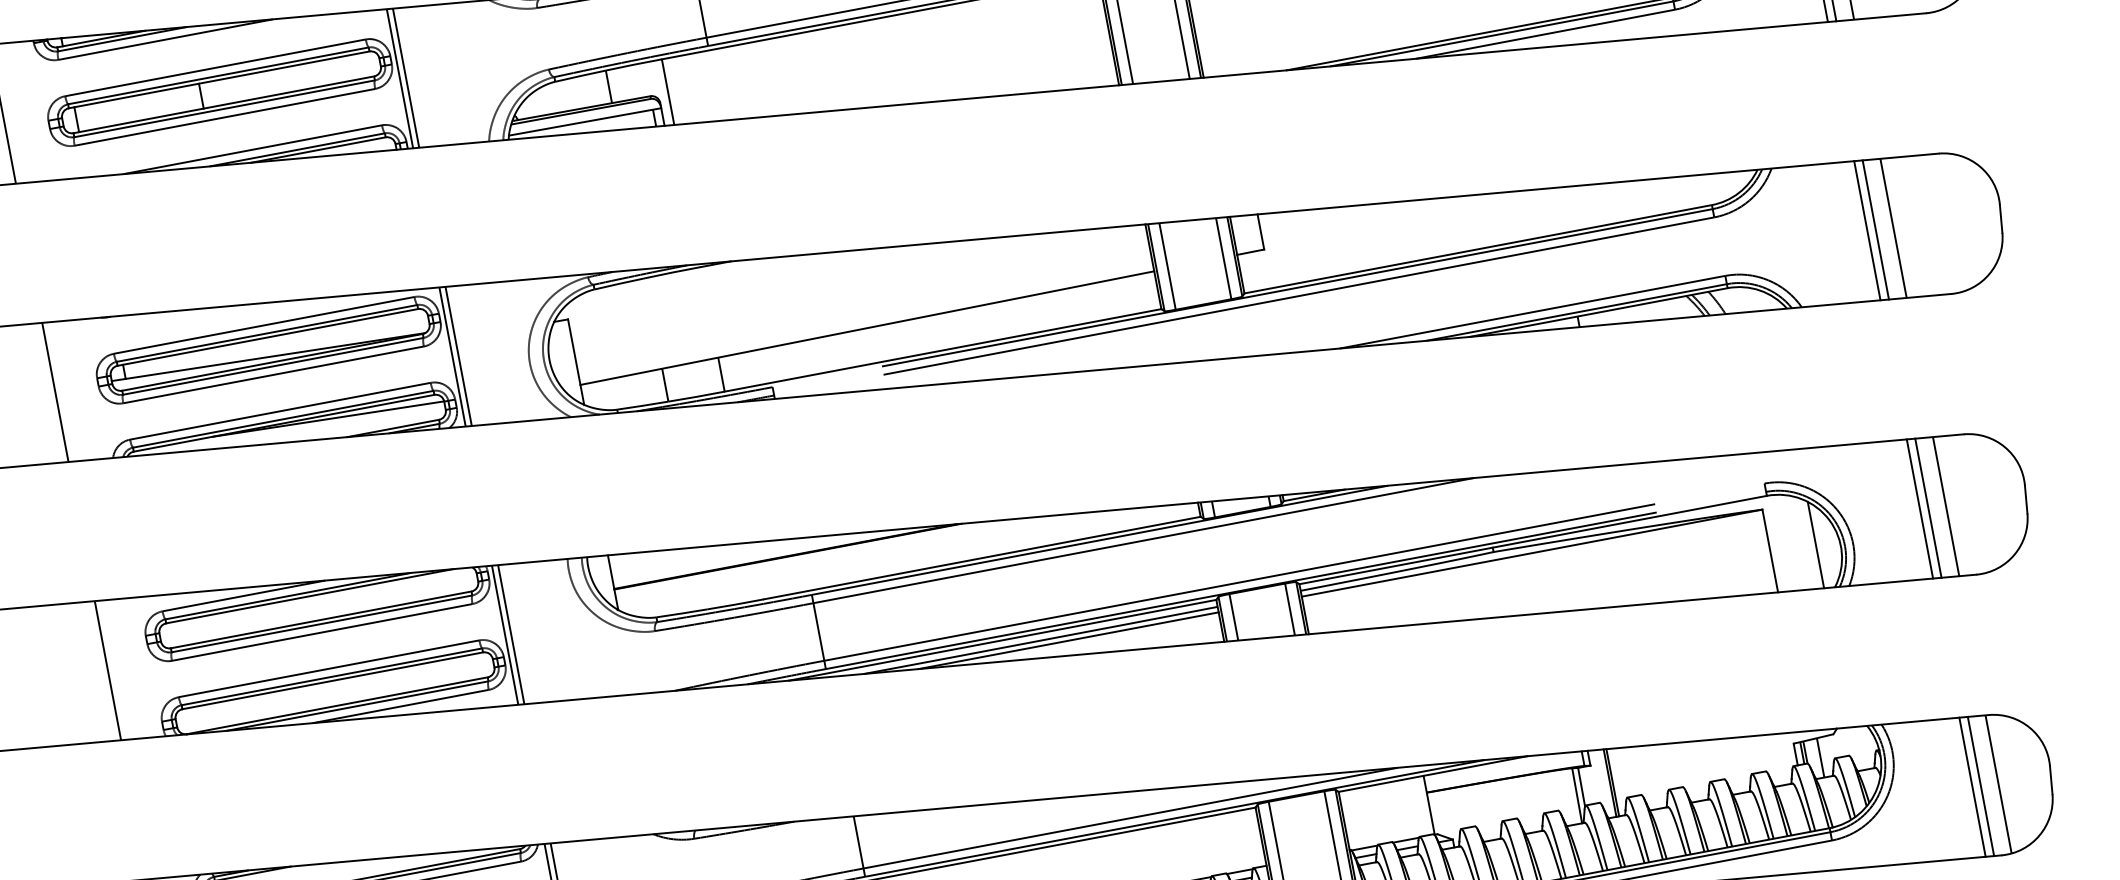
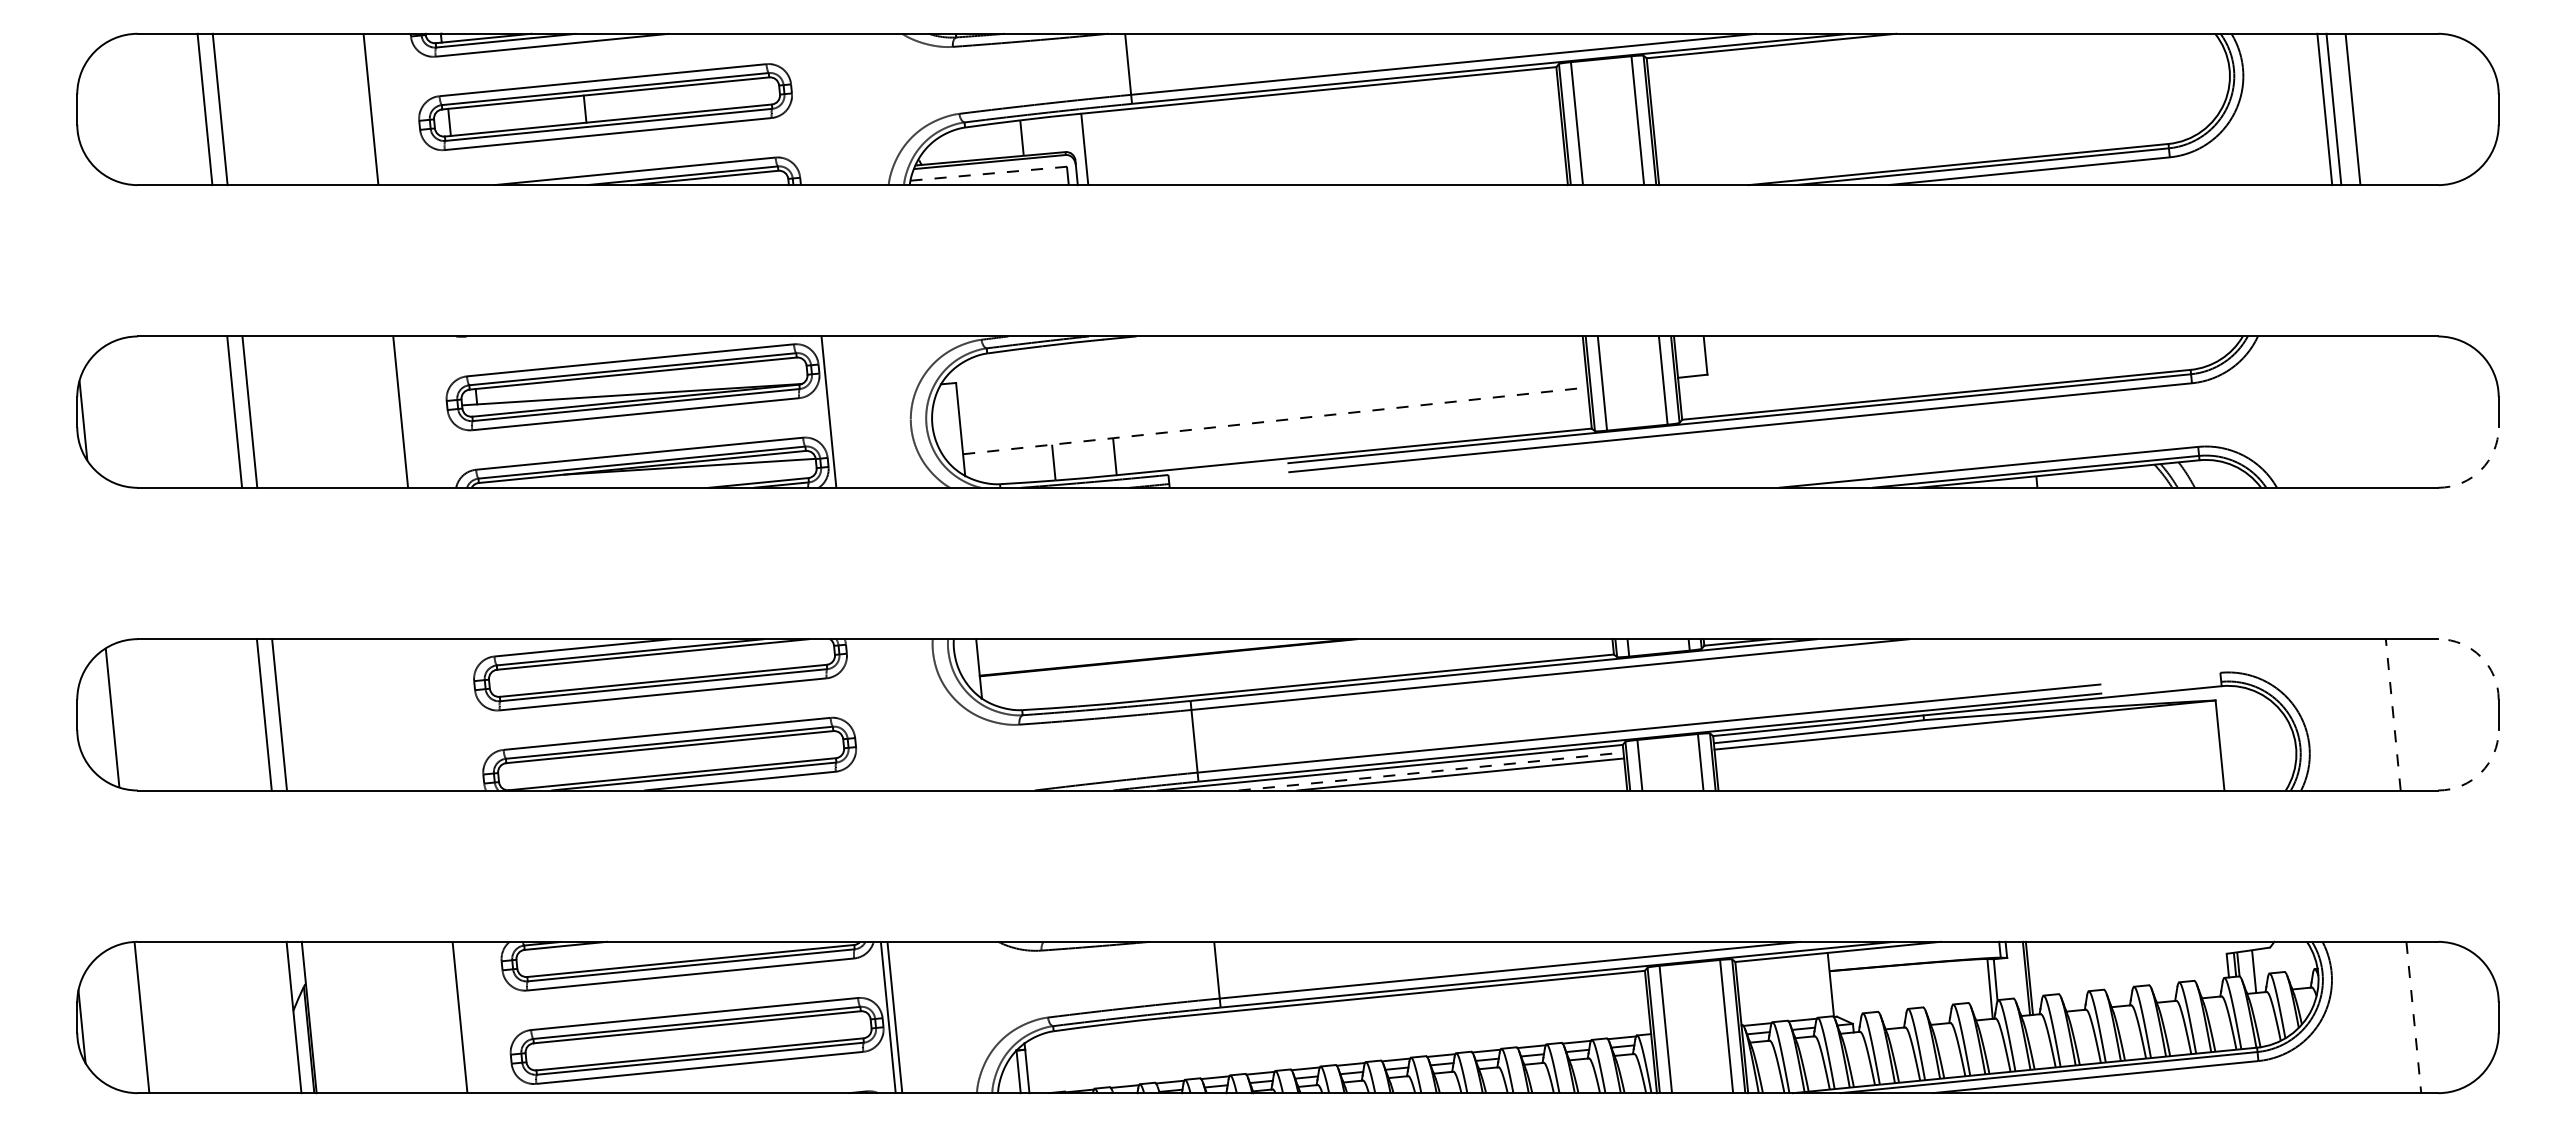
line: (399, 78) -> (798, 109), removed
line: (405, 78) -> (805, 109), removed
line: (585, 122) -> (993, 173), solid -> dashed
line: (1893, 227) -> (2382, 411), removed
line: (1875, 229) -> (2363, 411), removed
line: (1867, 230) -> (2354, 411), removed
arc: (1989, 274) -> (2480, 470), solid -> dashed
line: (867, 327) -> (1275, 420), solid -> dashed
line: (458, 355) -> (835, 411), removed
arc: (2004, 446) -> (2480, 656), solid -> dashed
line: (1945, 506) -> (2411, 714), removed
line: (1928, 507) -> (2393, 714), solid -> dashed
line: (1919, 508) -> (2383, 714), removed
line: (1815, 545) -> (2269, 743), removed
arc: (2014, 554) -> (2480, 772), solid -> dashed
line: (505, 634) -> (858, 714), removed
line: (510, 634) -> (864, 714), removed
arc: (1041, 640) -> (1431, 771), solid -> dashed
line: (107, 670) -> (429, 714), removed
line: (1998, 784) -> (2441, 1016), removed
line: (1980, 786) -> (2422, 1017), removed
line: (1972, 788) -> (2413, 1018), solid -> dashed

